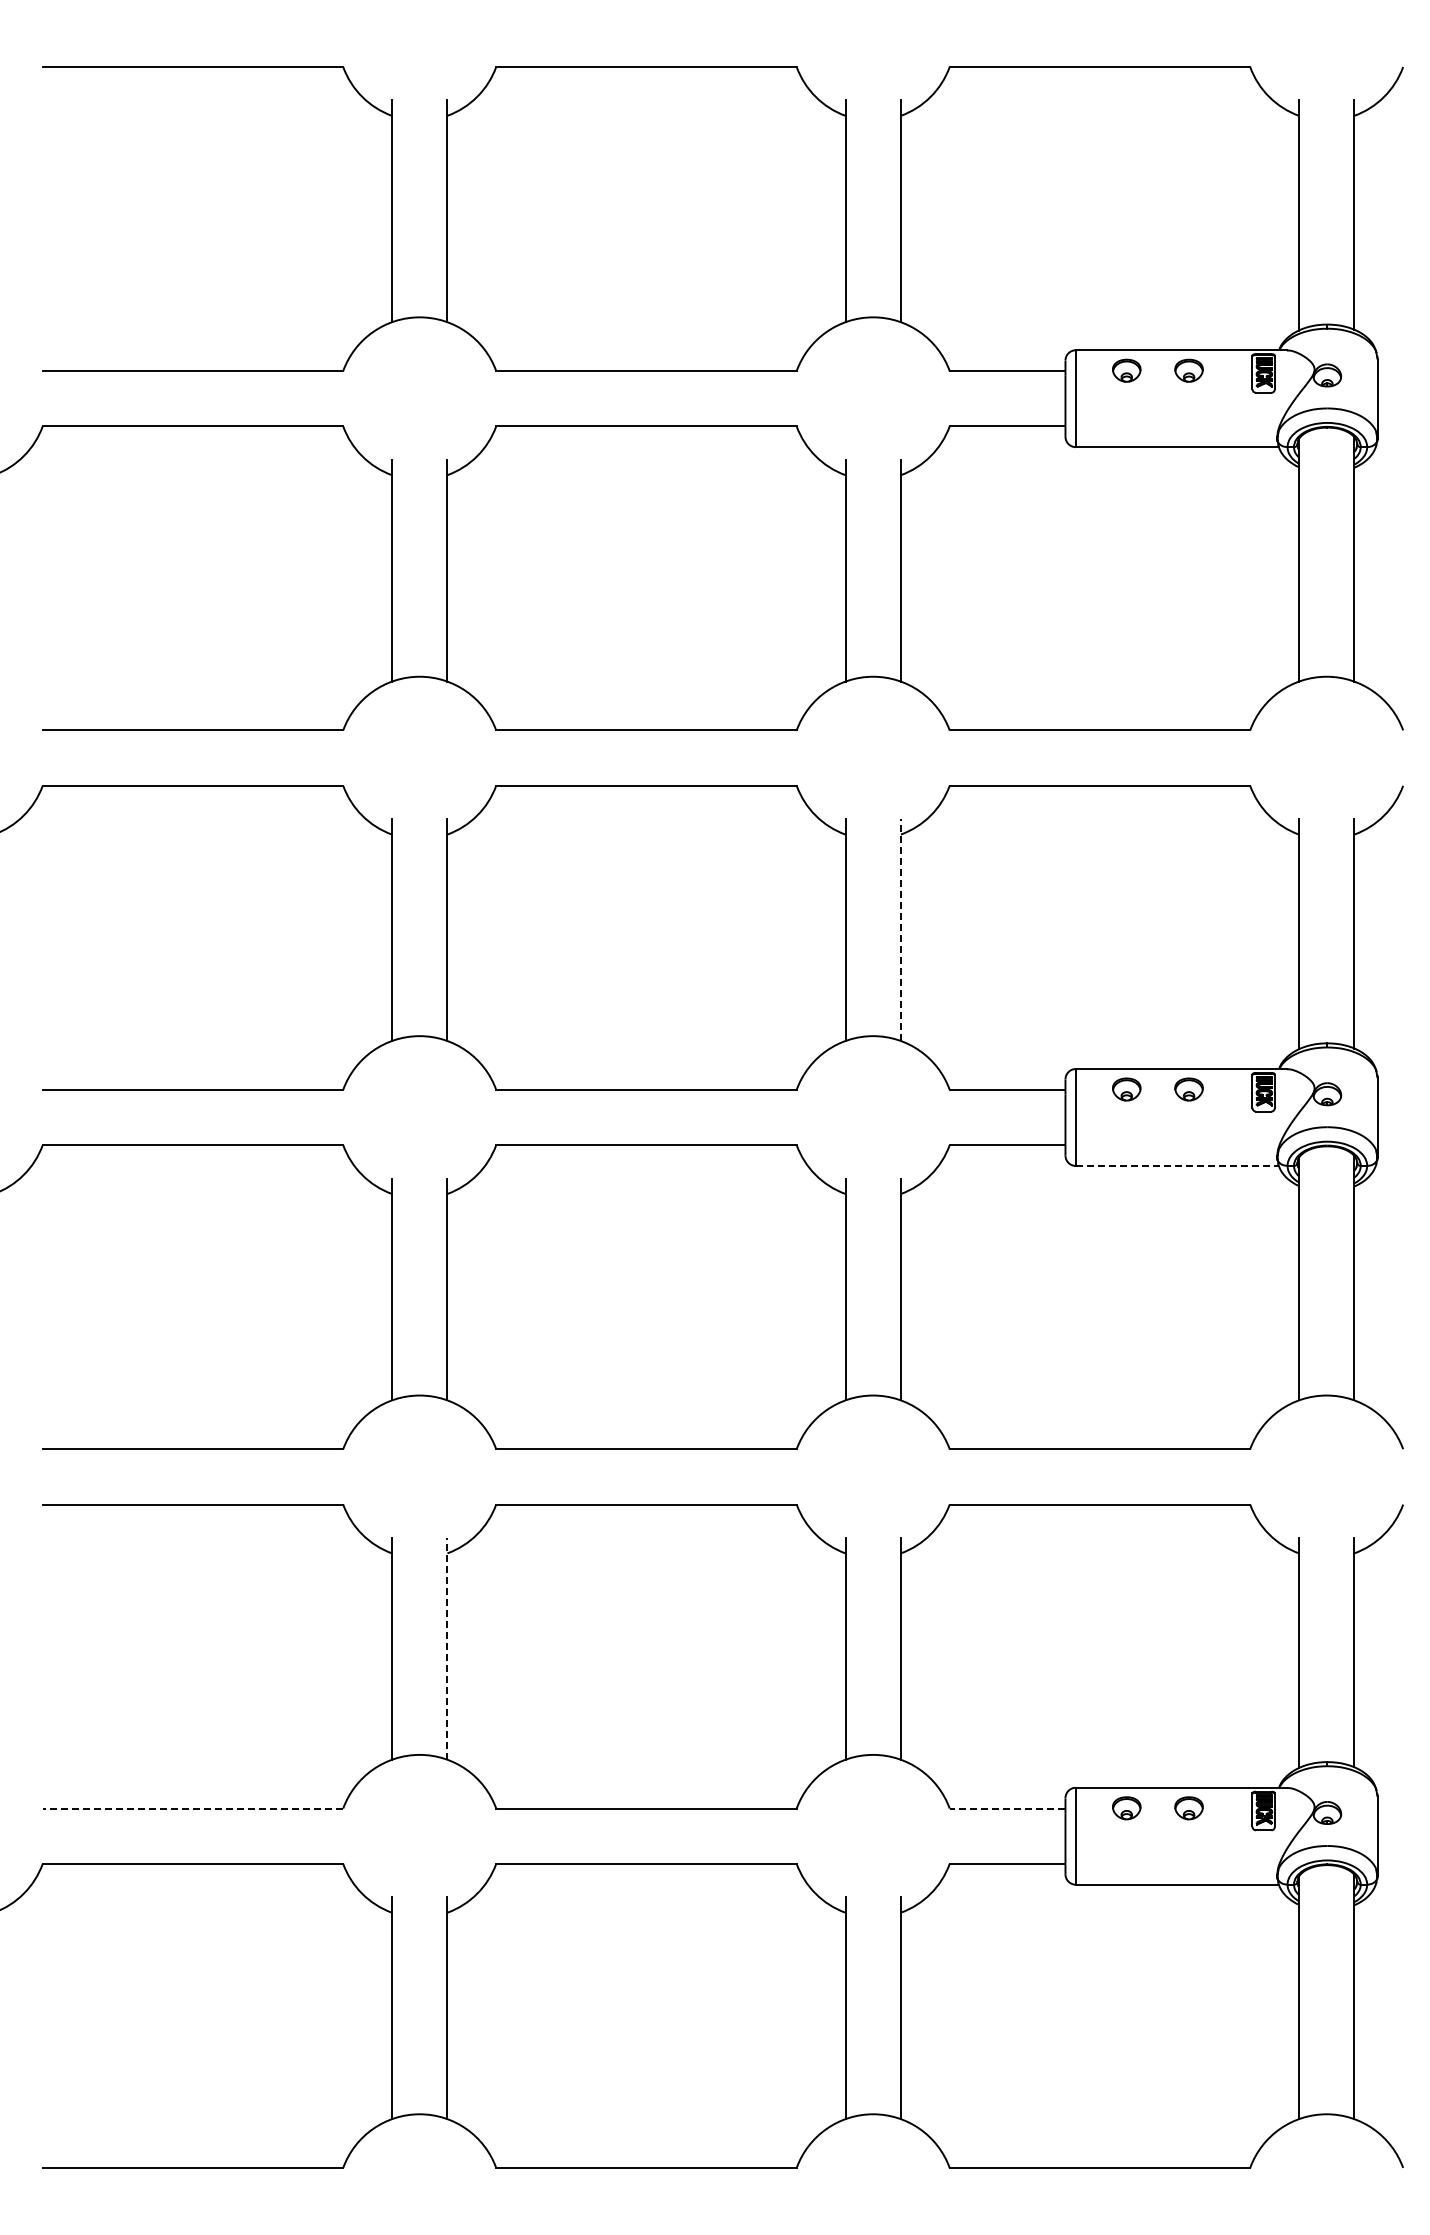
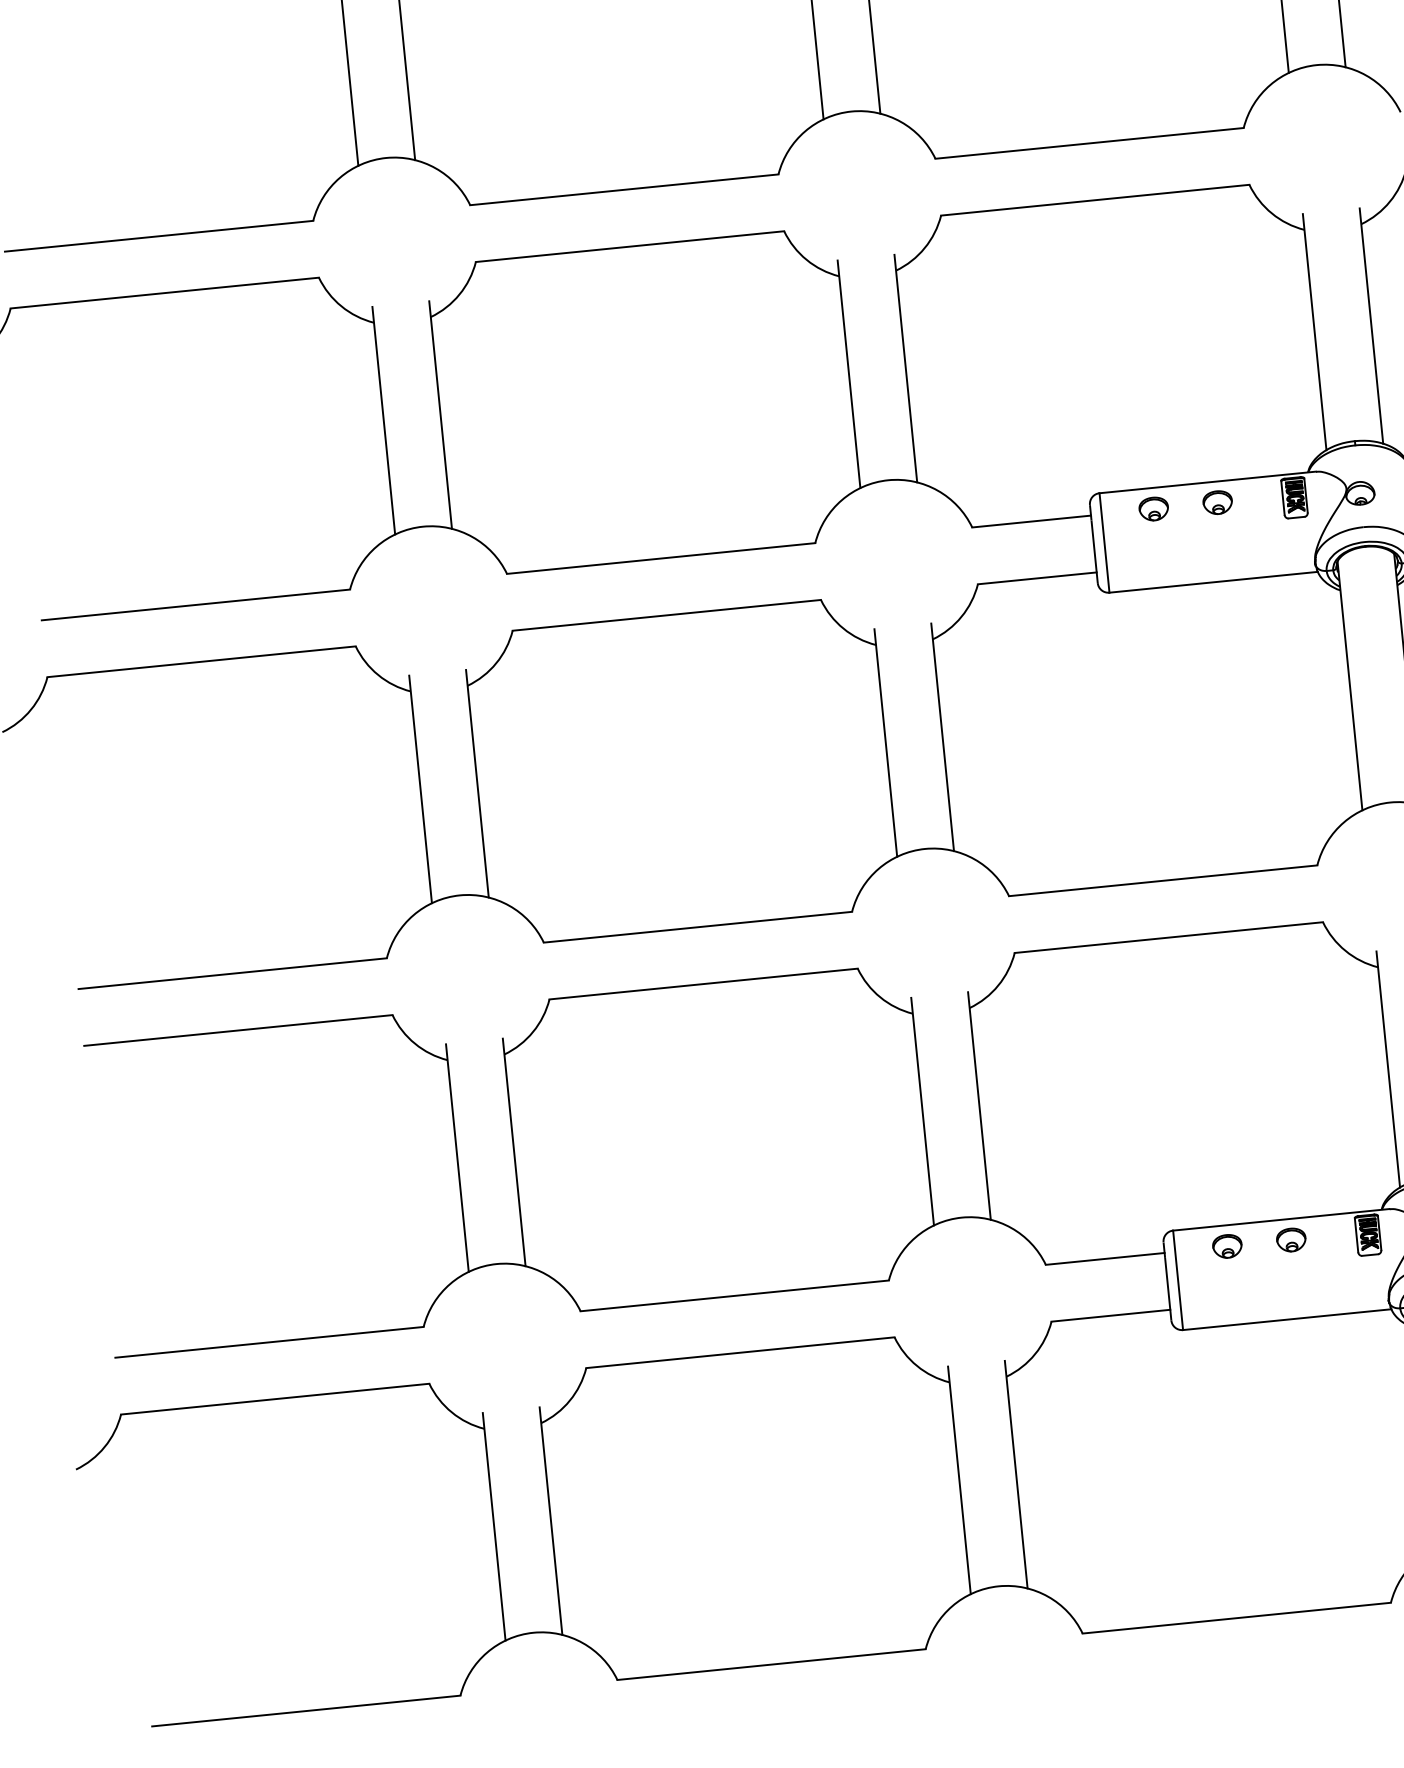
line: (900, 930) -> (905, 369), dashed -> solid
line: (1177, 1165) -> (1213, 581), dashed -> solid
line: (447, 1648) -> (514, 1152), dashed -> solid
line: (192, 1808) -> (269, 1342), dashed -> solid
line: (1007, 1808) -> (1105, 1258), dashed -> solid

